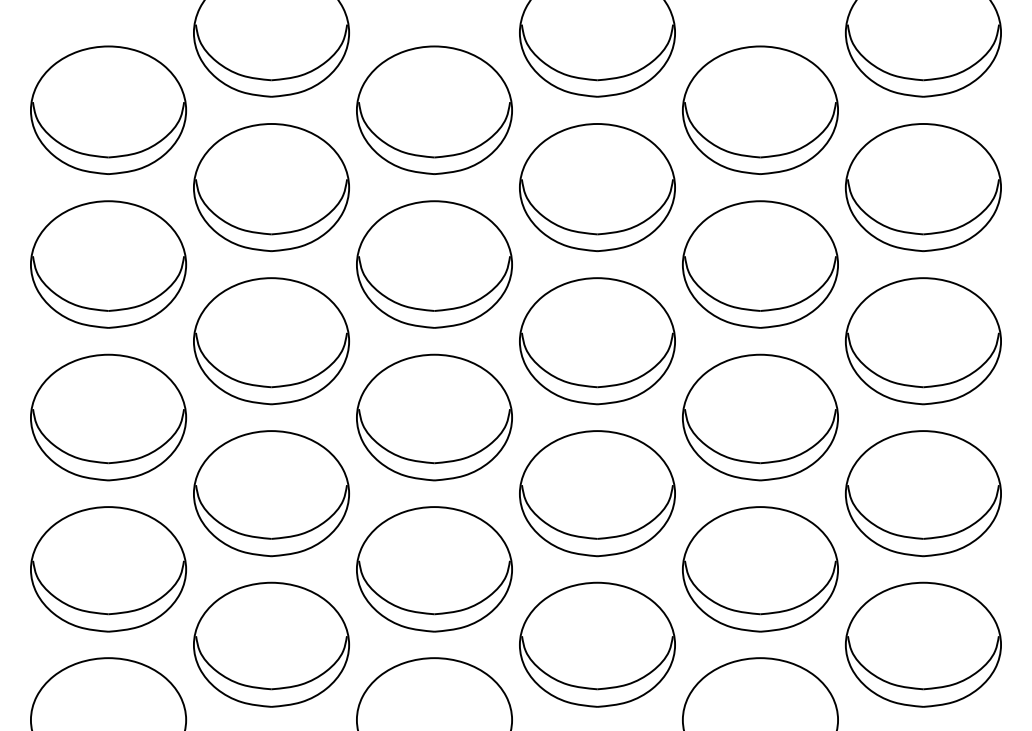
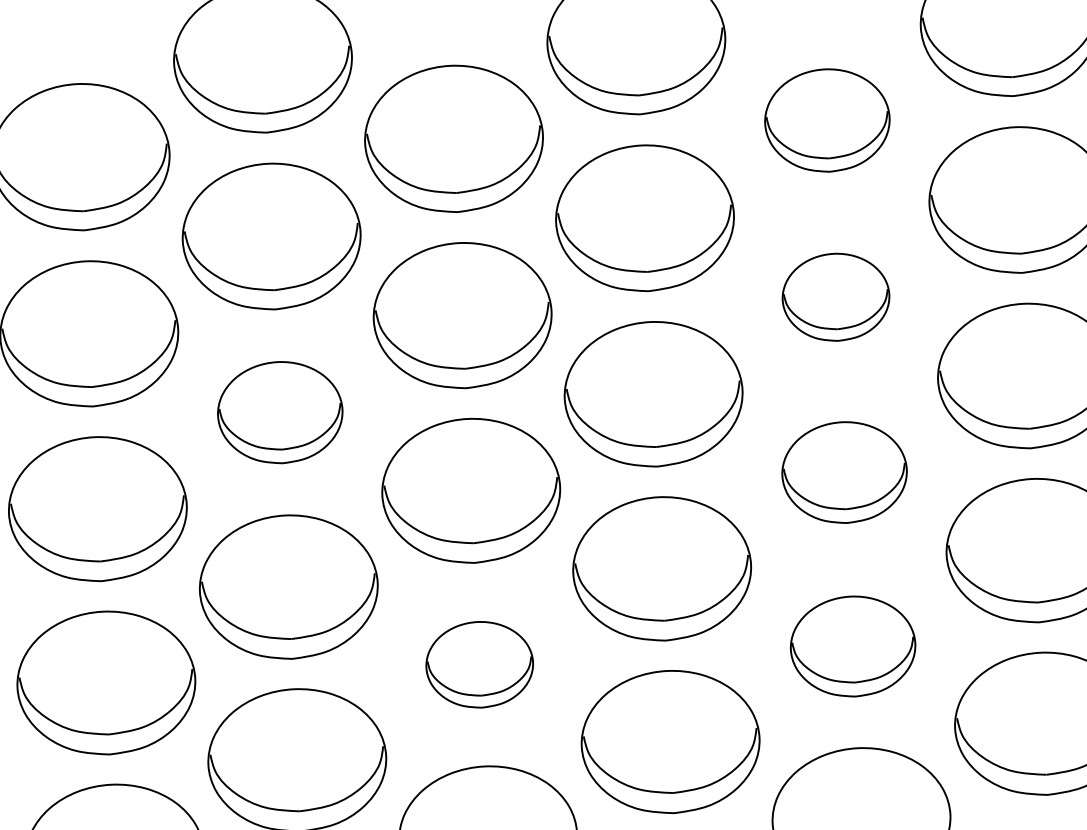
part: (760, 109) -> (827, 119), size x0.7
part: (760, 264) -> (836, 297), size x0.6
part: (271, 341) -> (280, 412), size x0.7
part: (760, 417) -> (844, 472), size x0.7
part: (434, 569) -> (479, 664), size x0.6
part: (760, 569) -> (853, 646), size x0.7

